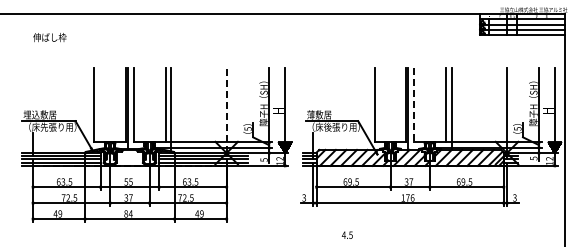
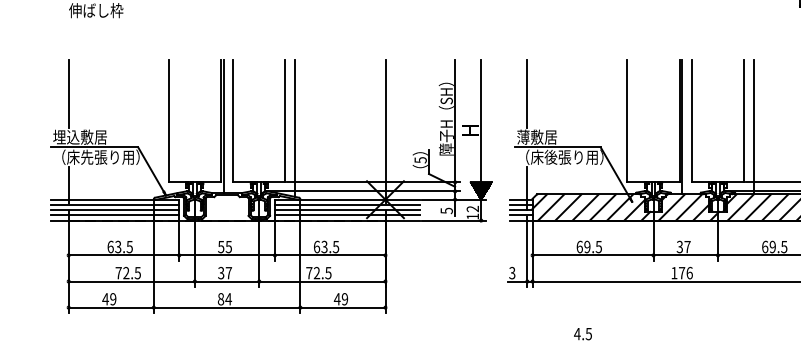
line: (33, 88) -> (69, 93), added
line: (313, 88) -> (527, 93), added
line: (413, 105) -> (691, 121), dashed -> solid
line: (226, 110) -> (385, 129), dashed -> solid

